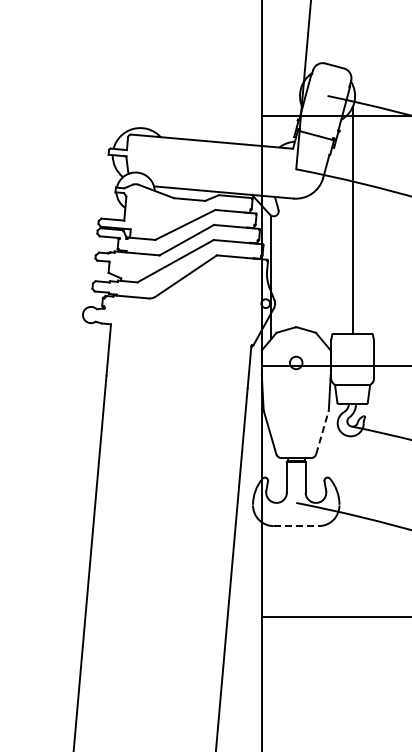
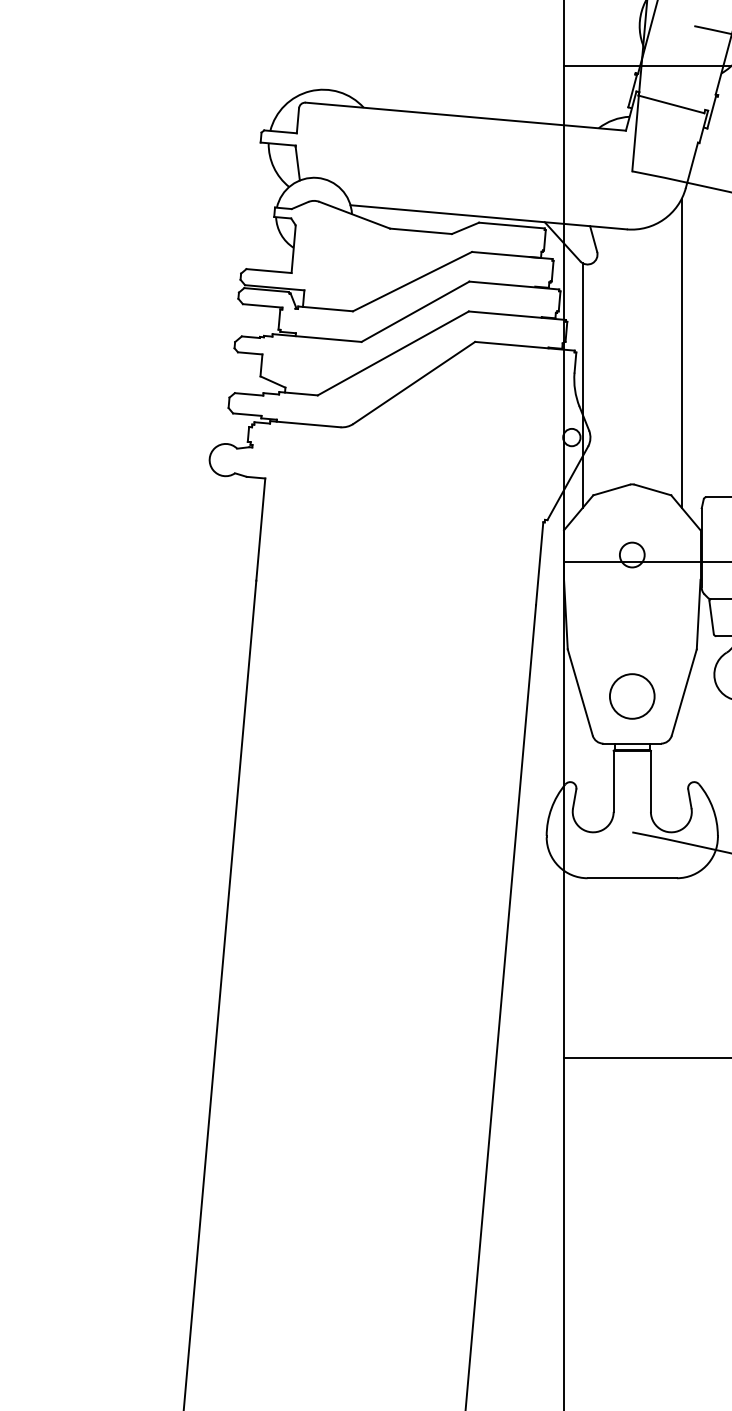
line: (321, 260) -> (682, 352), added
line: (322, 432) -> (684, 692), dashed -> solid
circle: (296, 434) -> (632, 696), added
line: (296, 526) -> (632, 879), dashed -> solid

